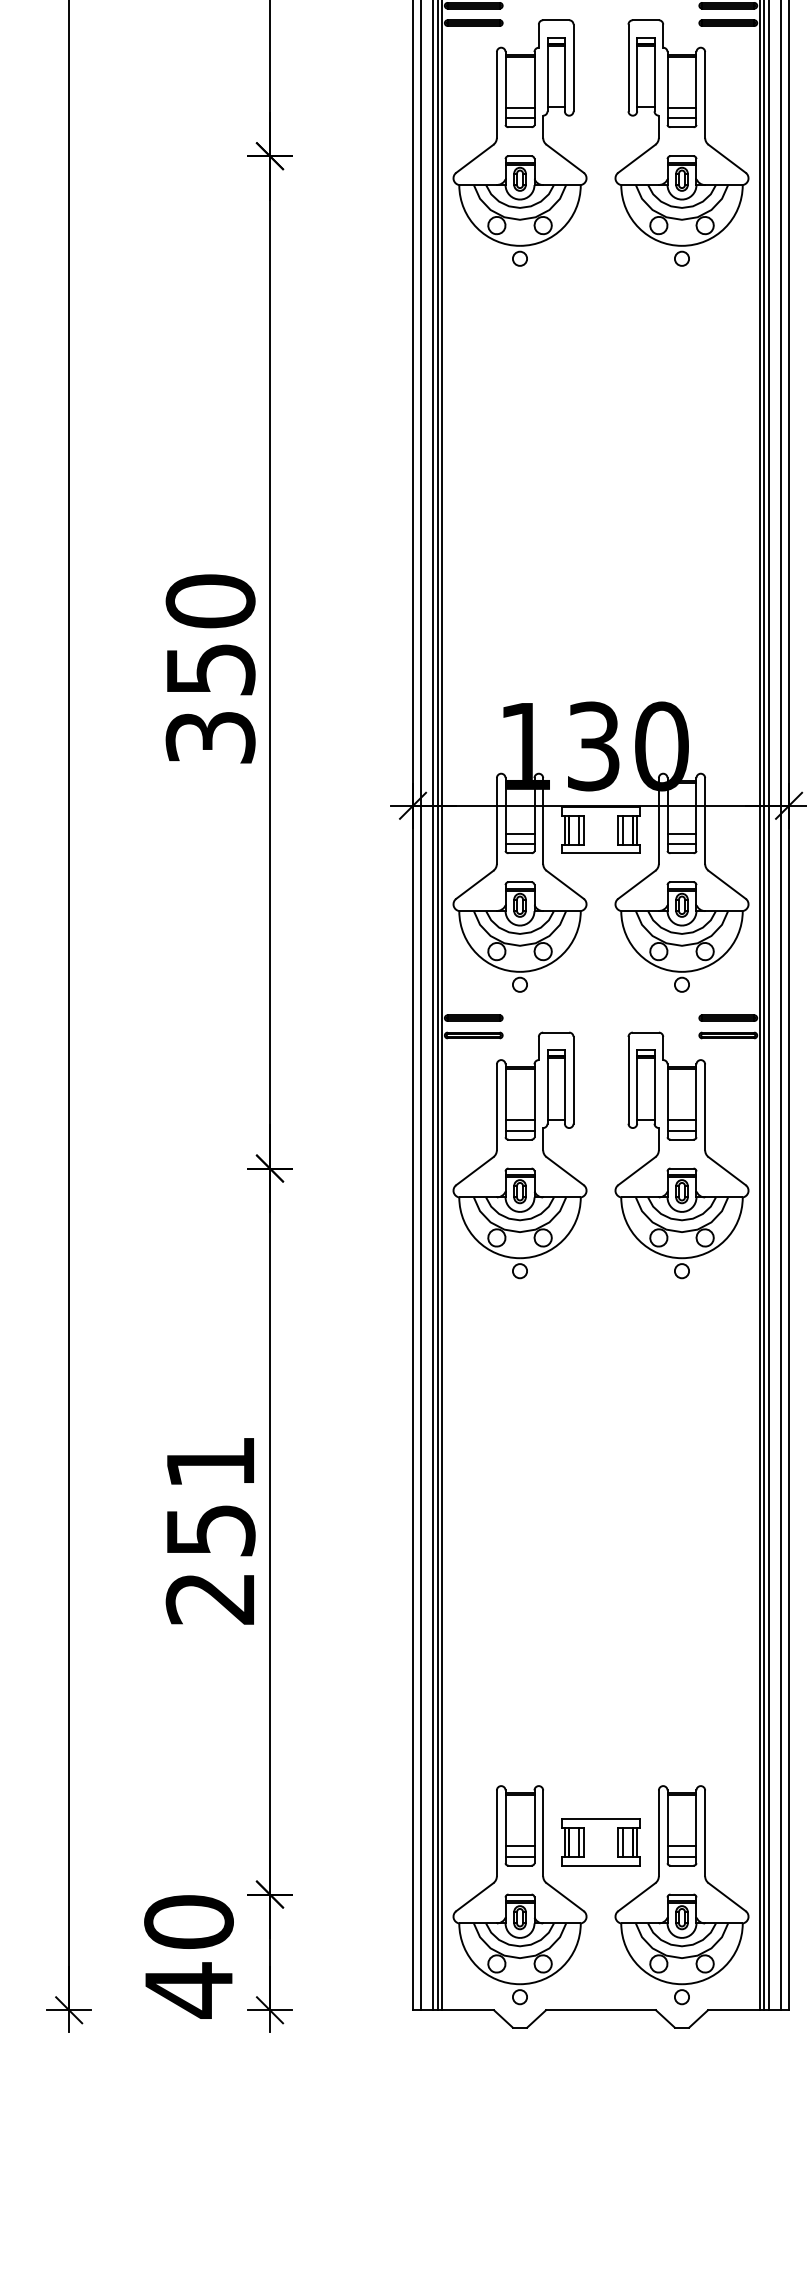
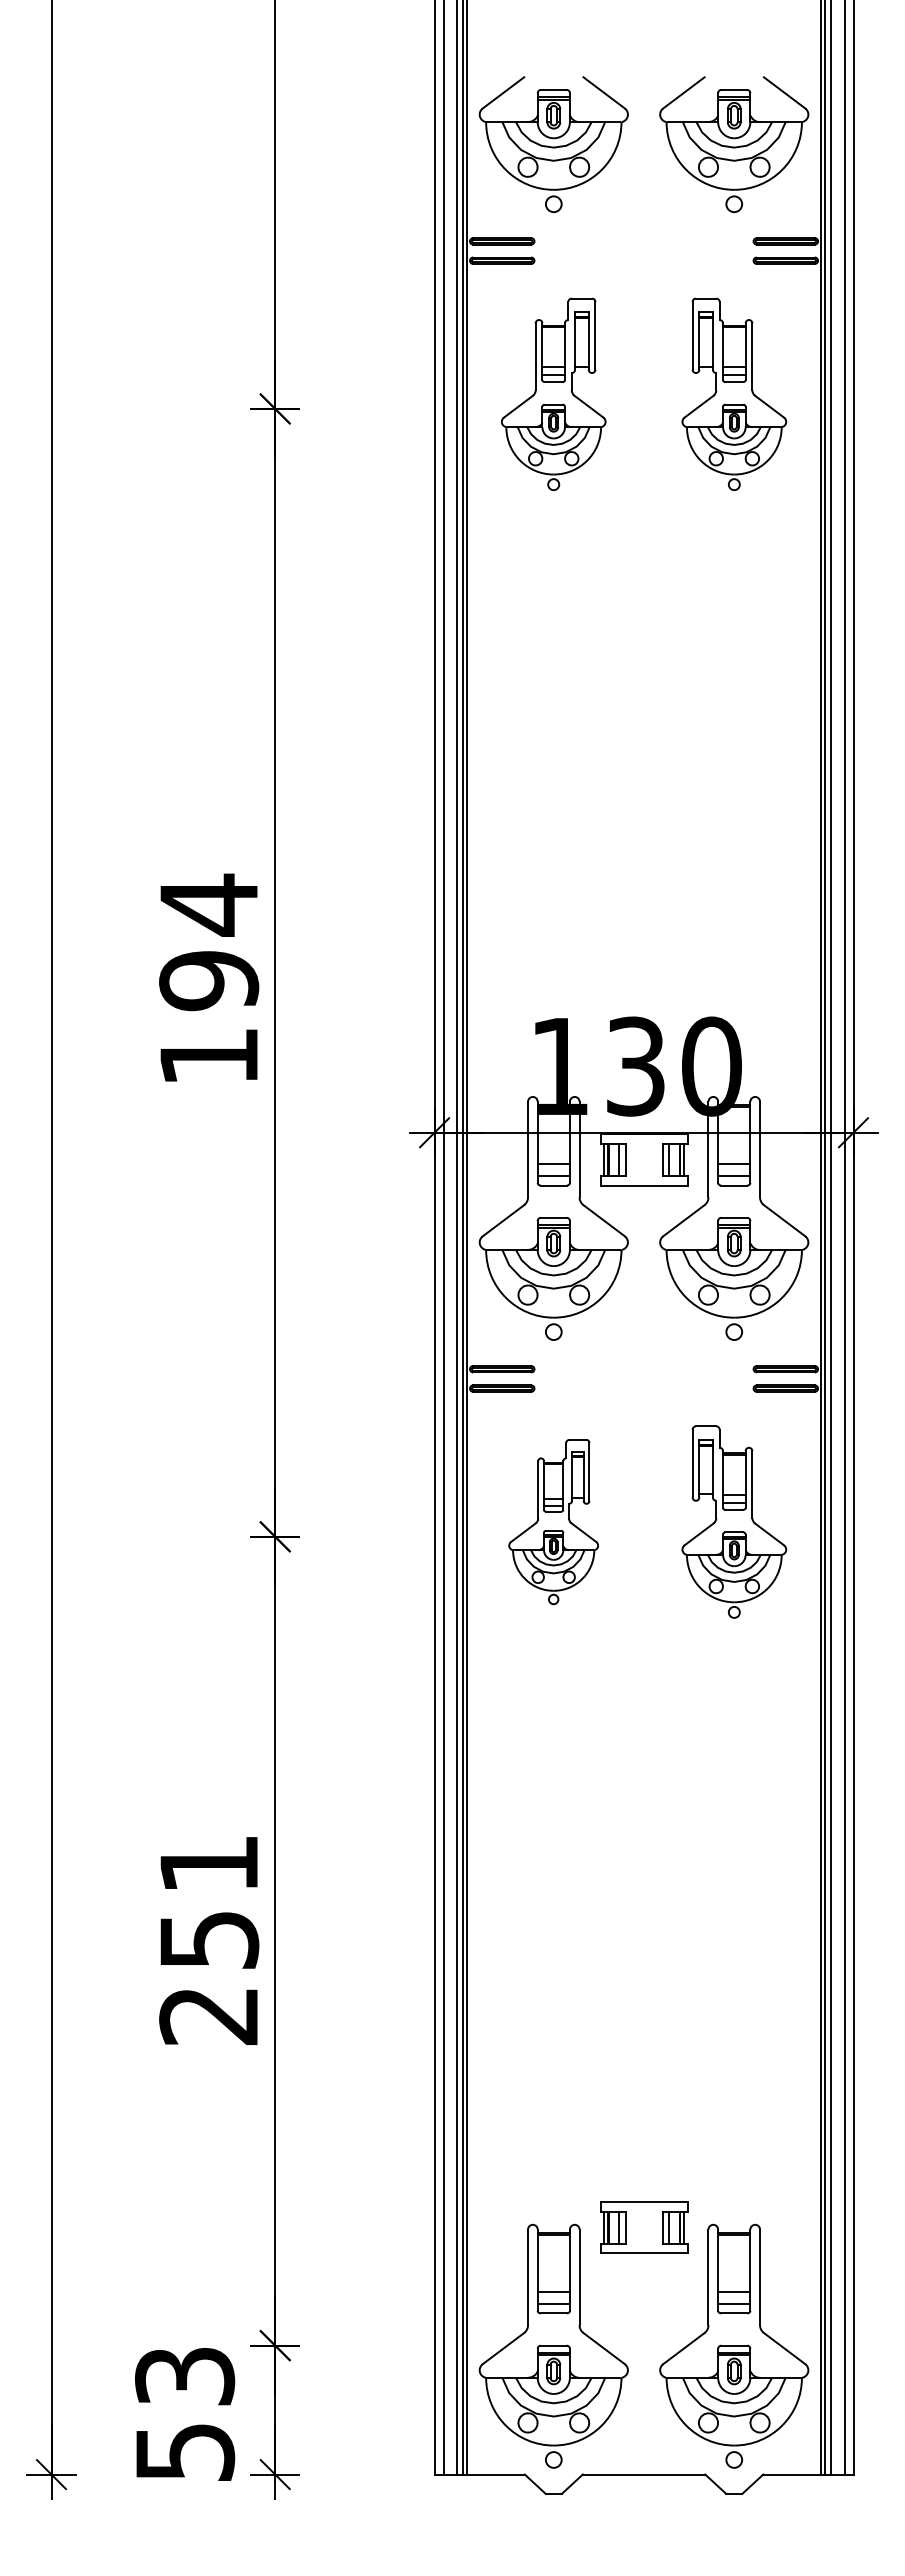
part: (519, 143) -> (553, 394), size x0.7
part: (682, 143) -> (734, 394), size x0.7
text: (210, 668) -> (209, 979), 350 -> 194
part: (519, 1154) -> (553, 1521), size x0.6
part: (682, 1154) -> (734, 1521), size x0.7
part: (601, 1842) -> (644, 2227), moved
text: (189, 1957) -> (185, 2415), 40 -> 53

